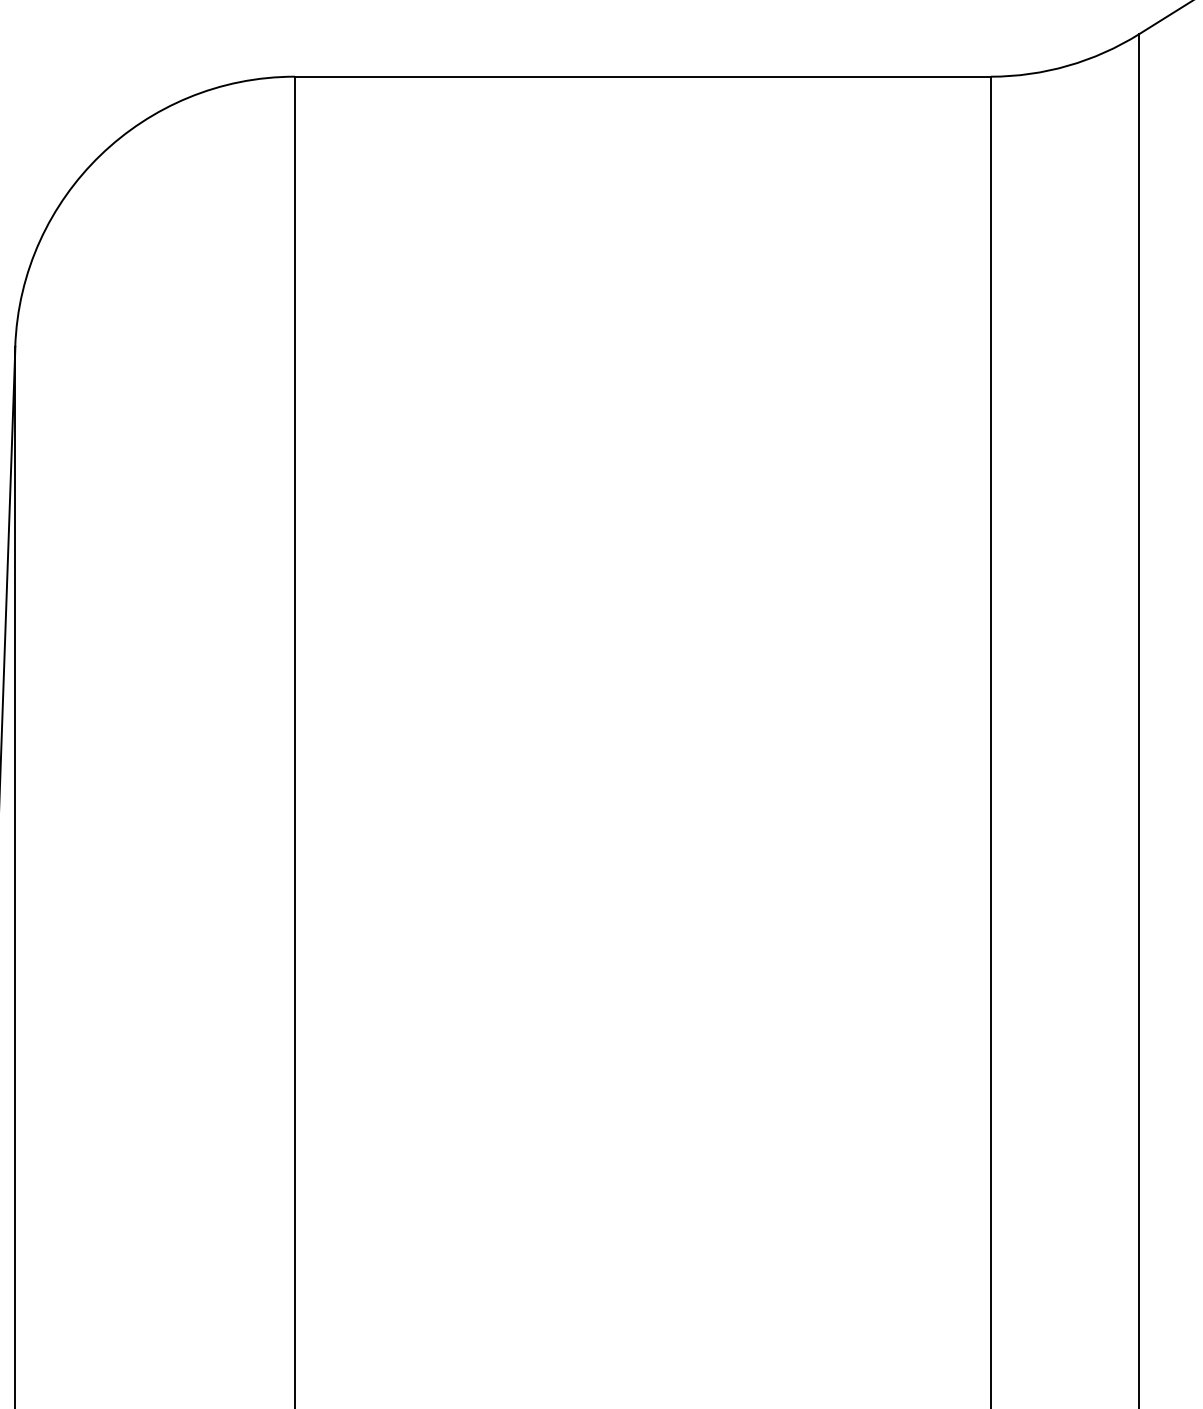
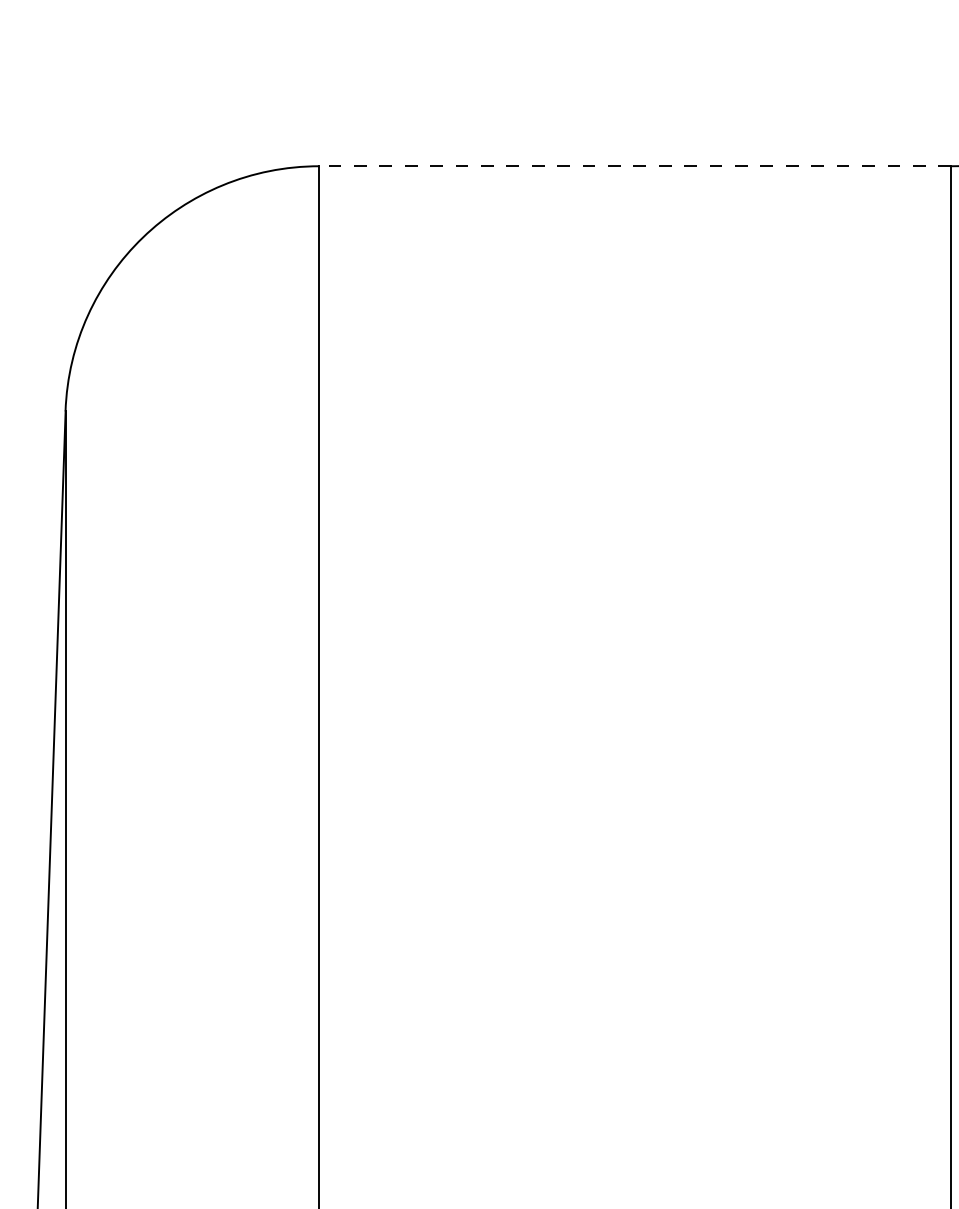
line: (642, 76) -> (634, 166), solid -> dashed

